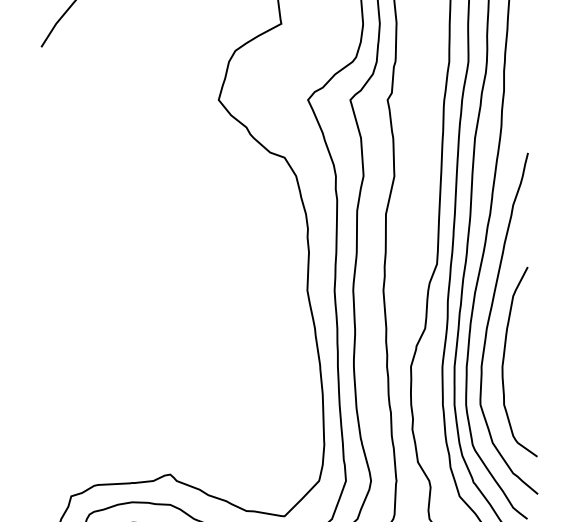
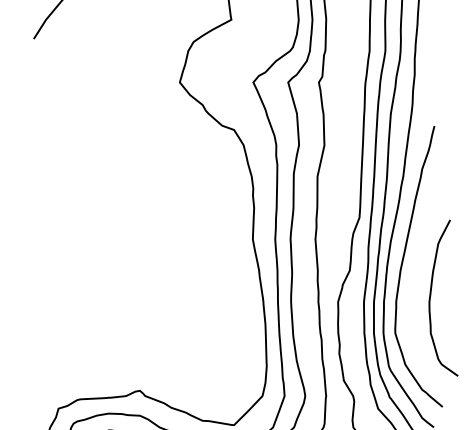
curve: (505, 358) -> (431, 295), moved

